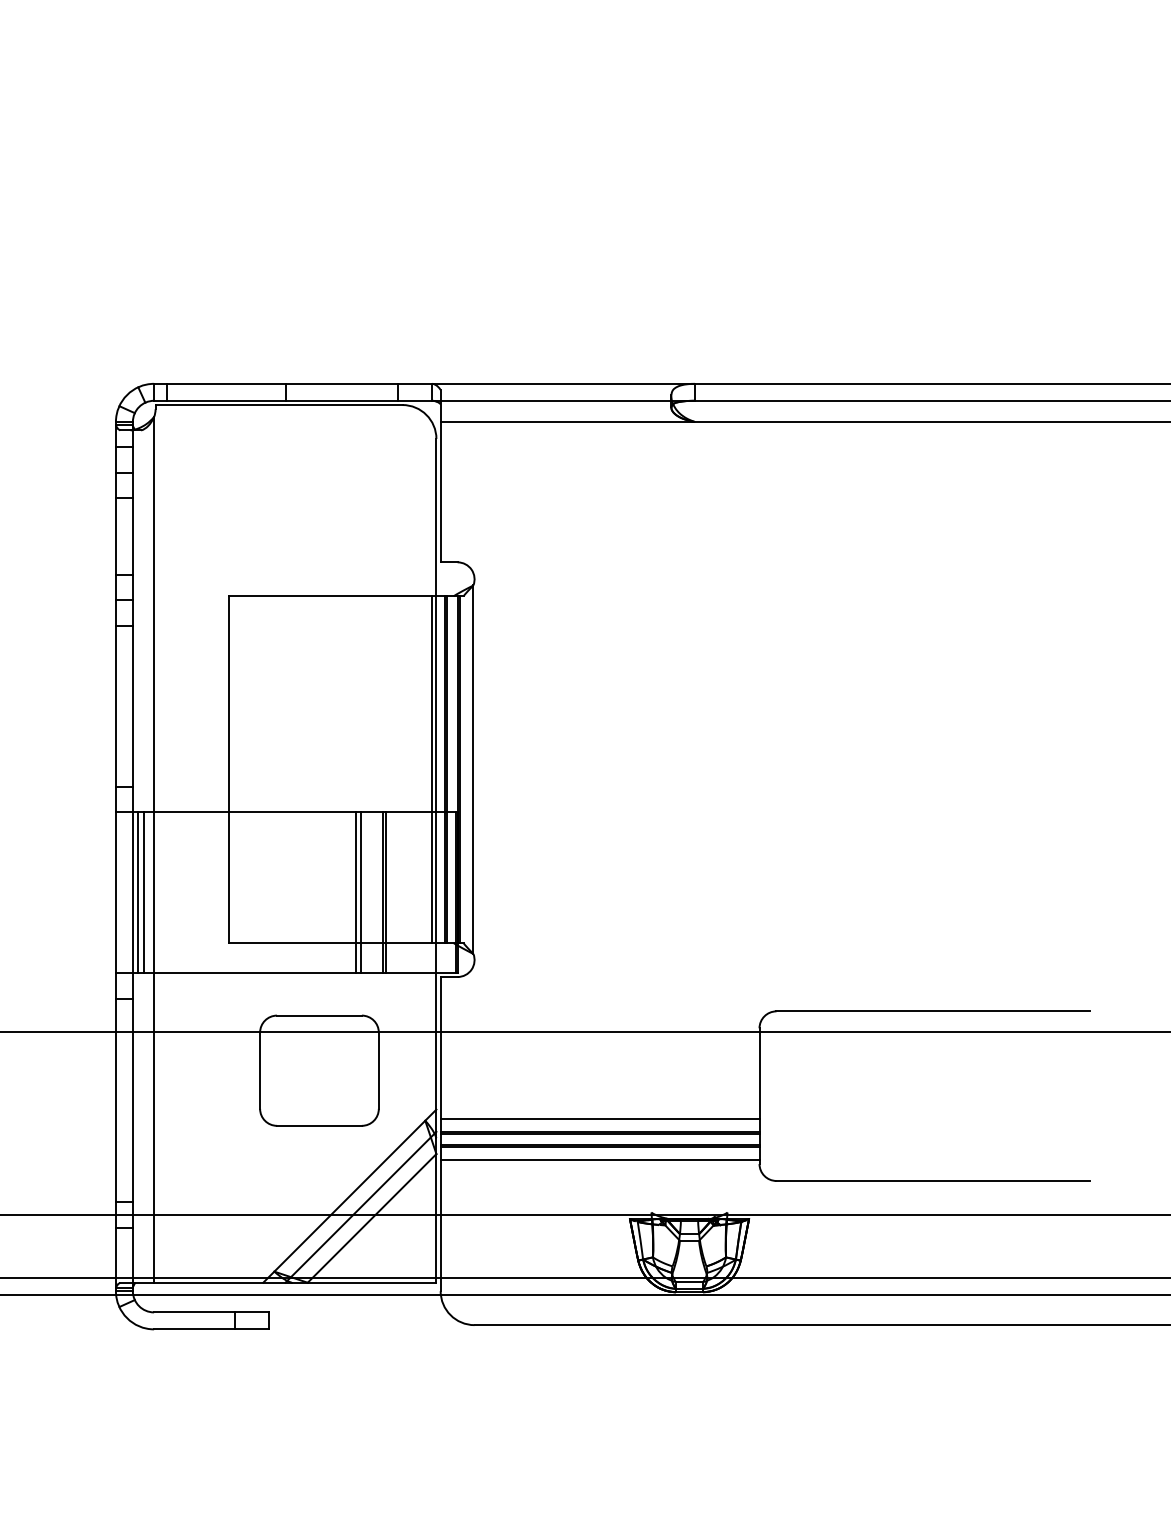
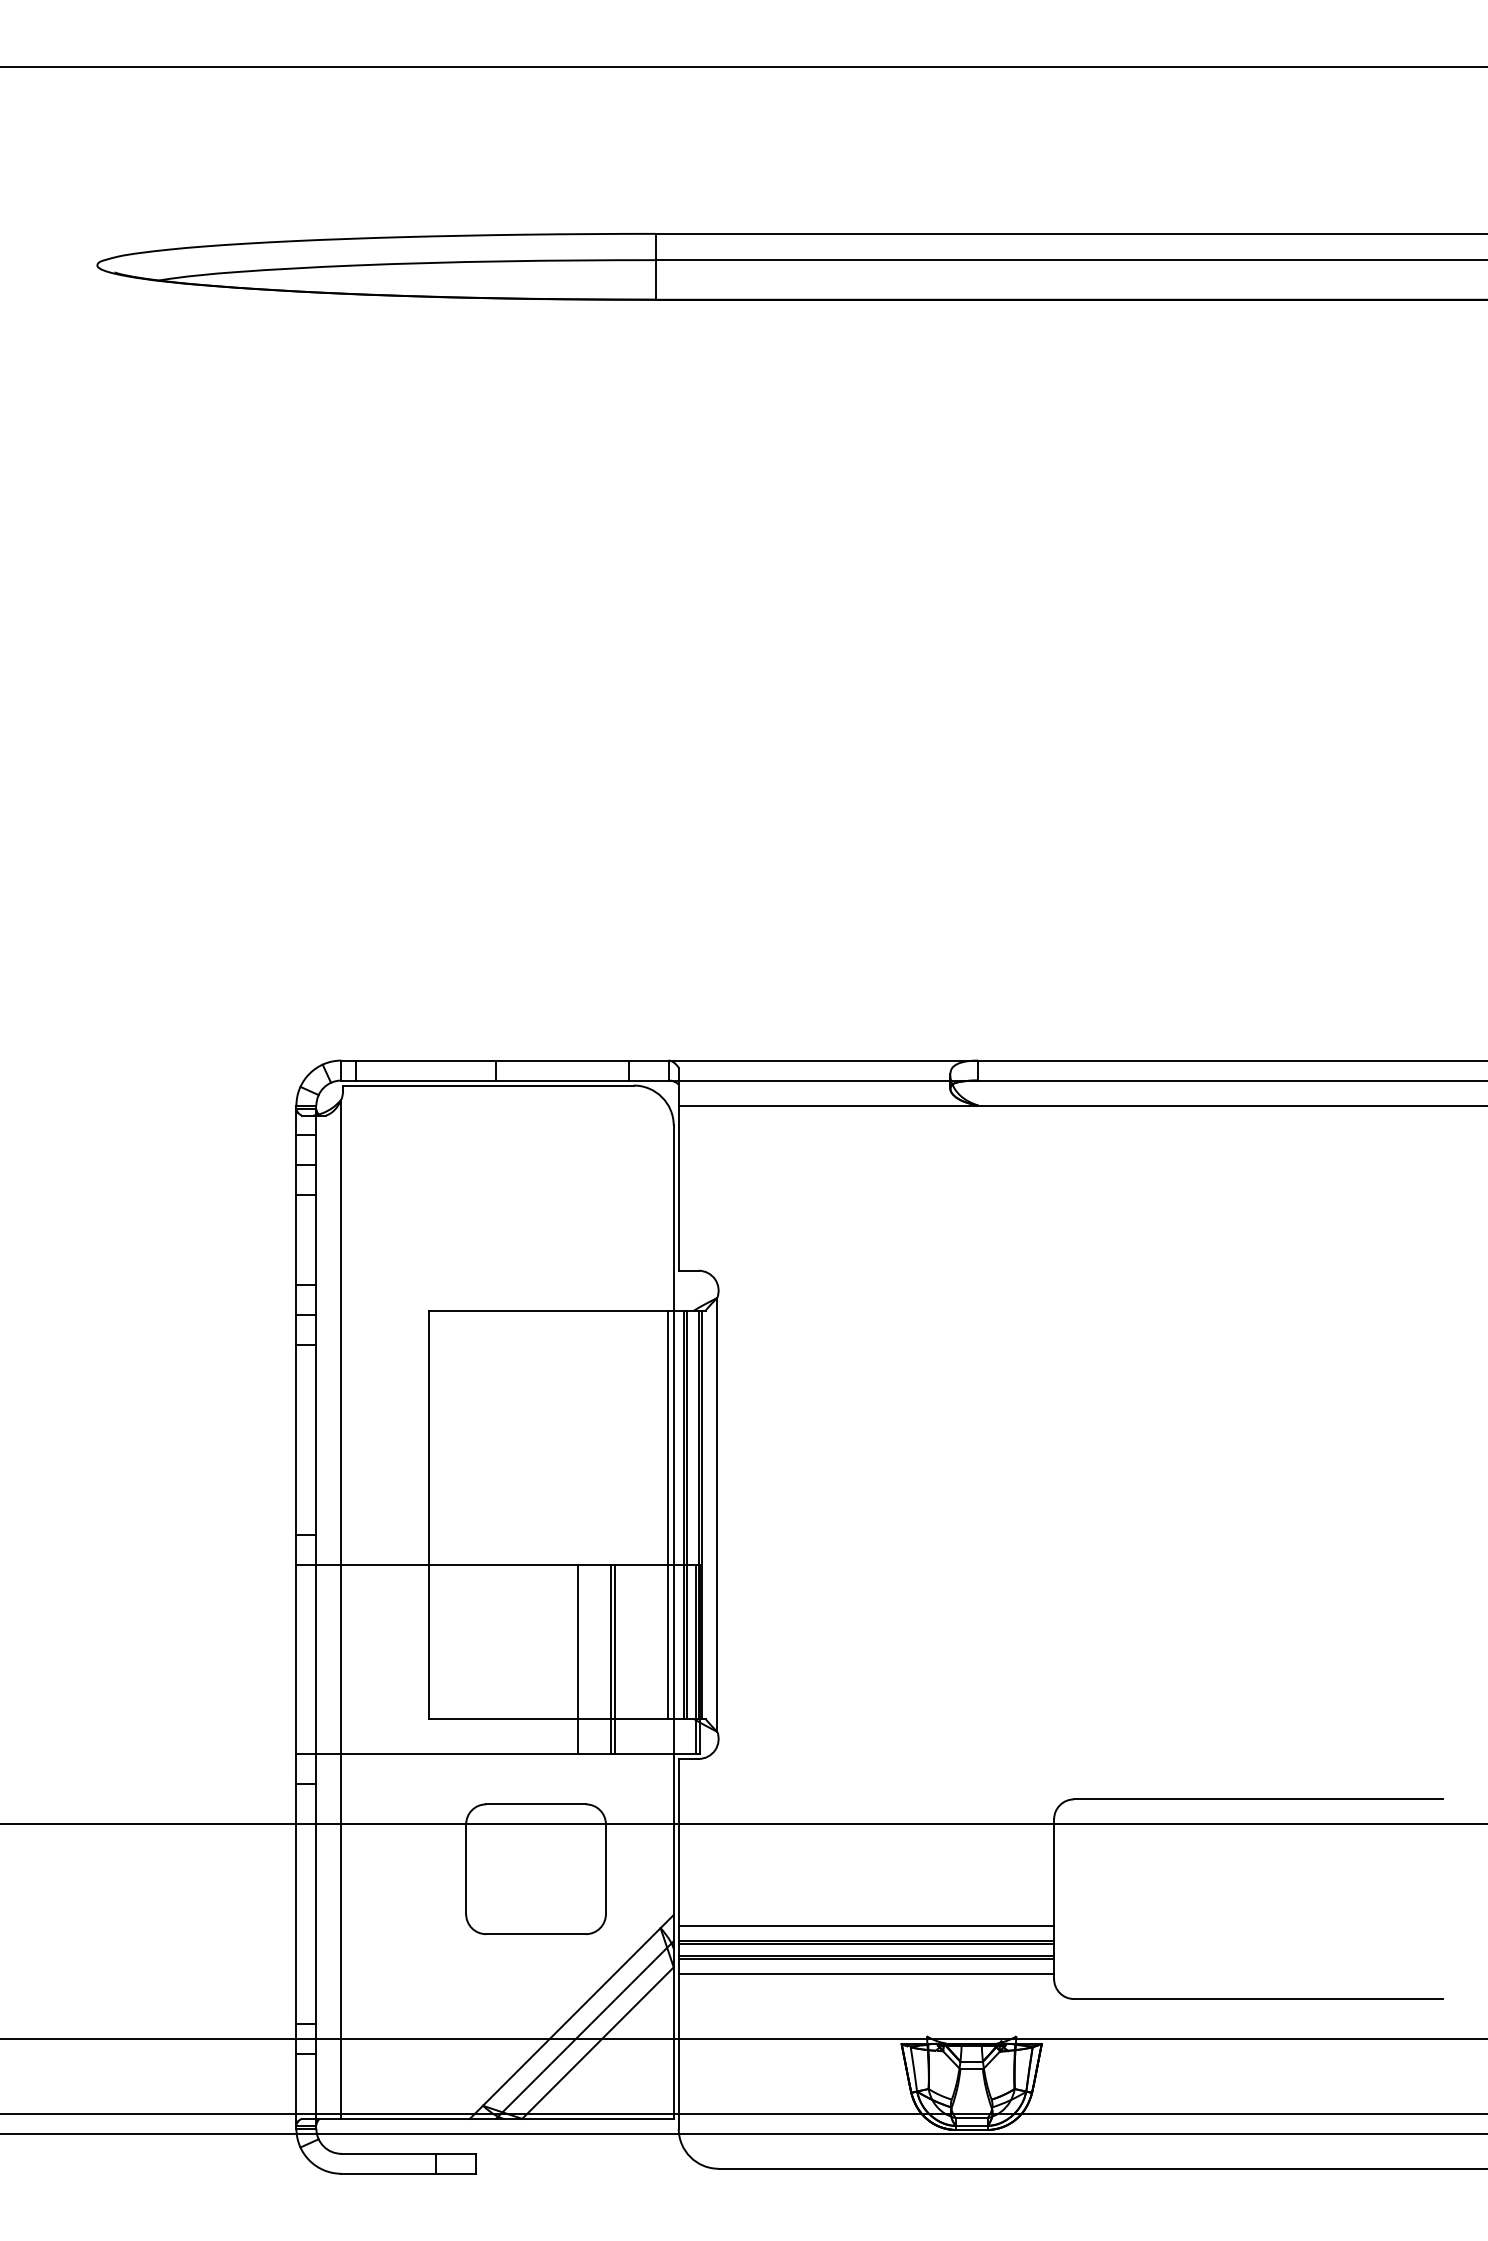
line: (138, 892) -> (322, 1659), removed
line: (144, 892) -> (329, 1659), removed
line: (361, 892) -> (585, 1659), removed

